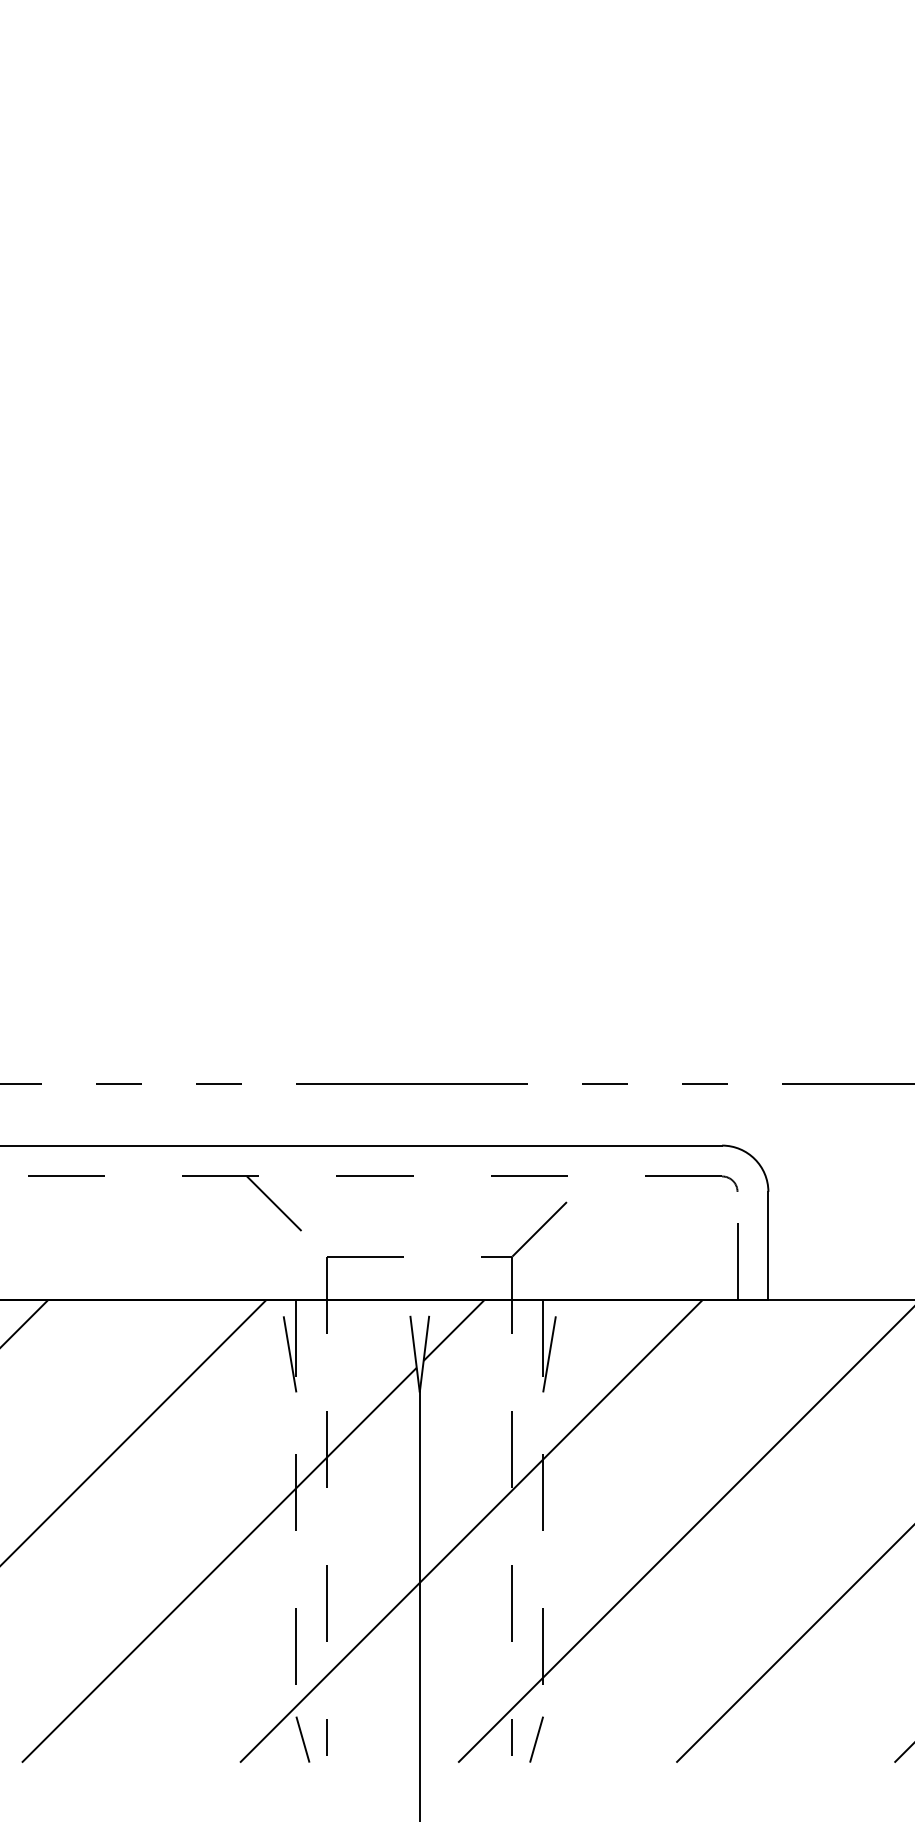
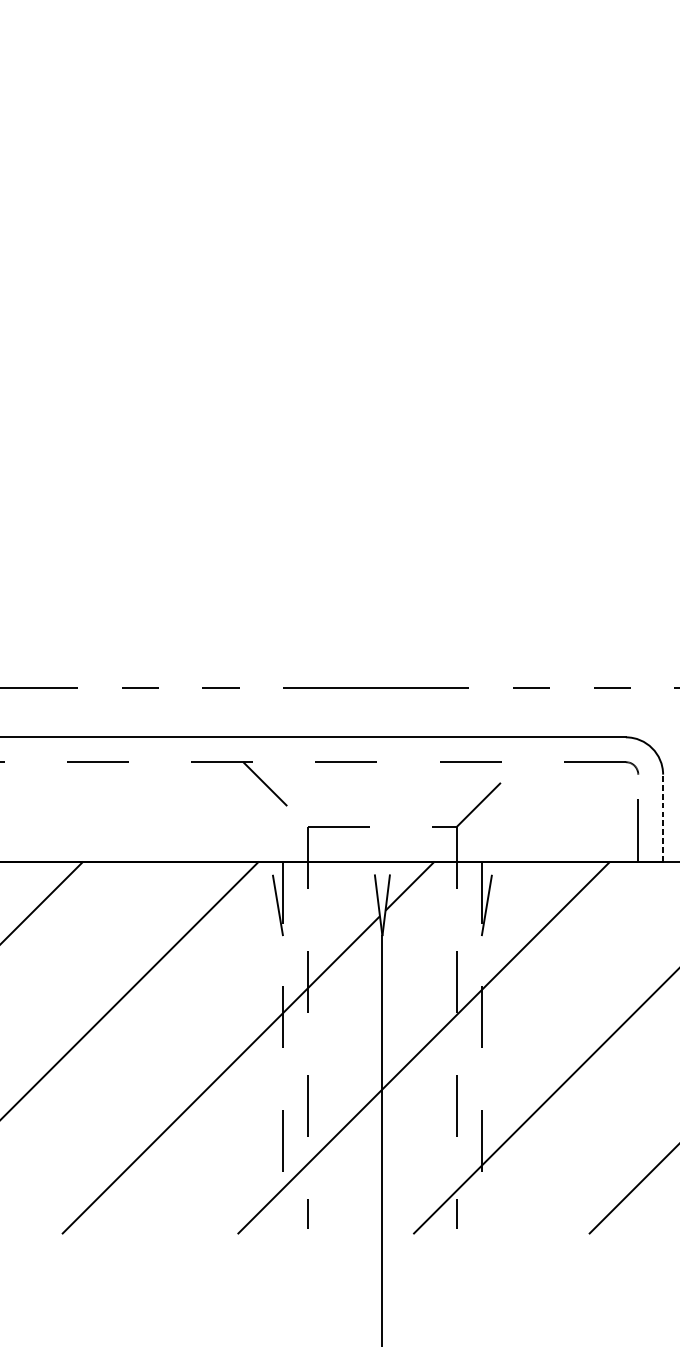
line: (768, 1245) -> (663, 817), solid -> dashed
line: (302, 1739) -> (287, 1215), removed
line: (536, 1739) -> (476, 1215), removed

